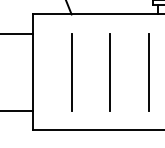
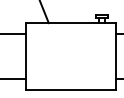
line: (71, 71) -> (48, 56), removed
line: (110, 71) -> (71, 56), removed
line: (148, 71) -> (93, 56), removed

